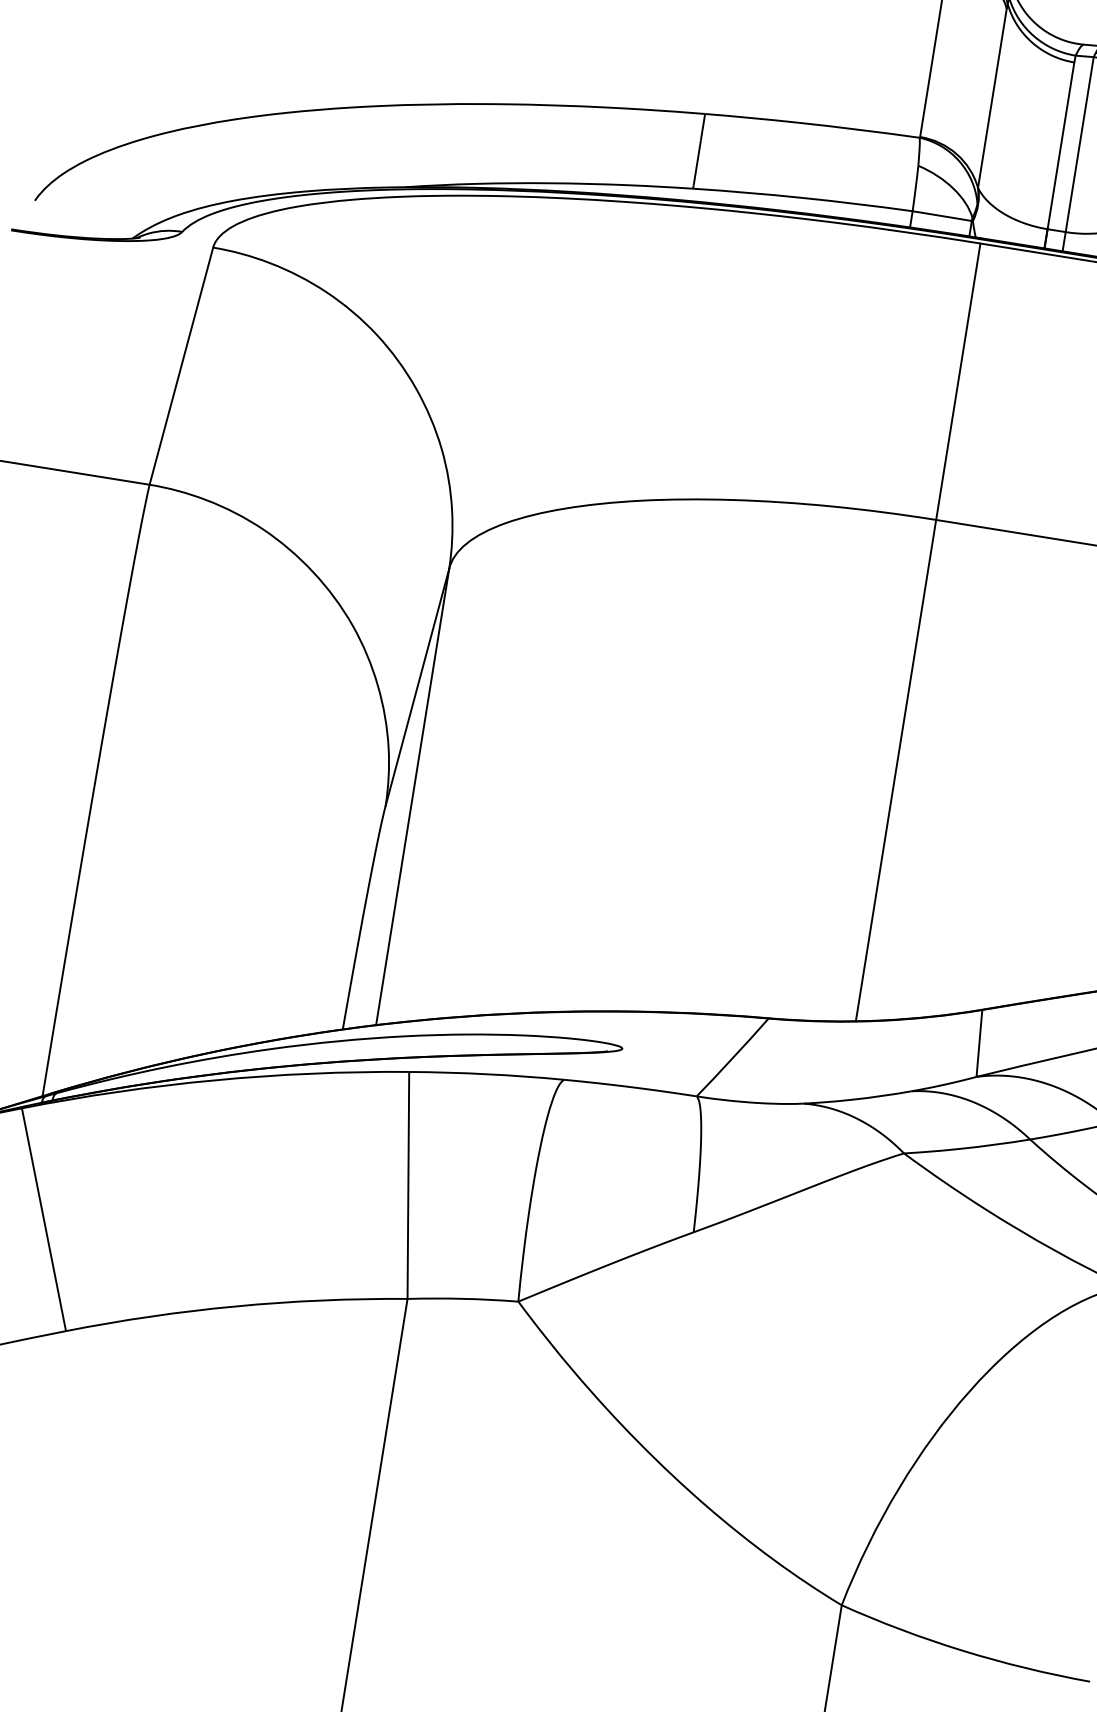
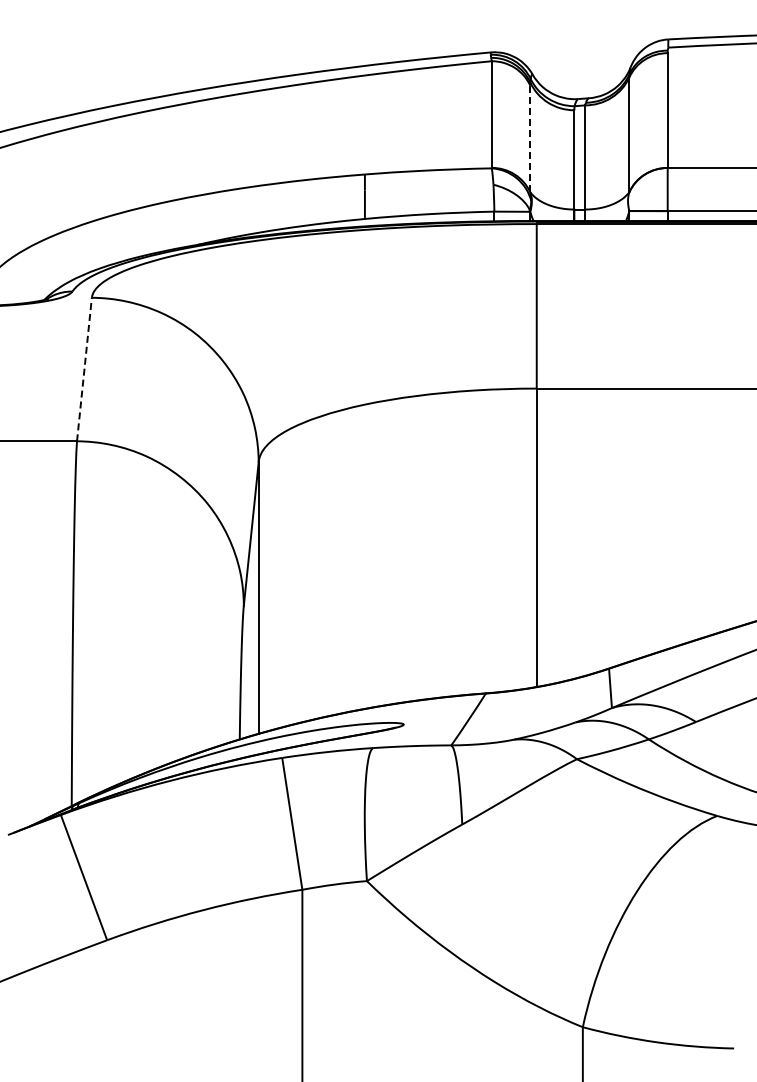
line: (992, 98) -> (530, 138), solid -> dashed
line: (181, 366) -> (84, 369), solid -> dashed

